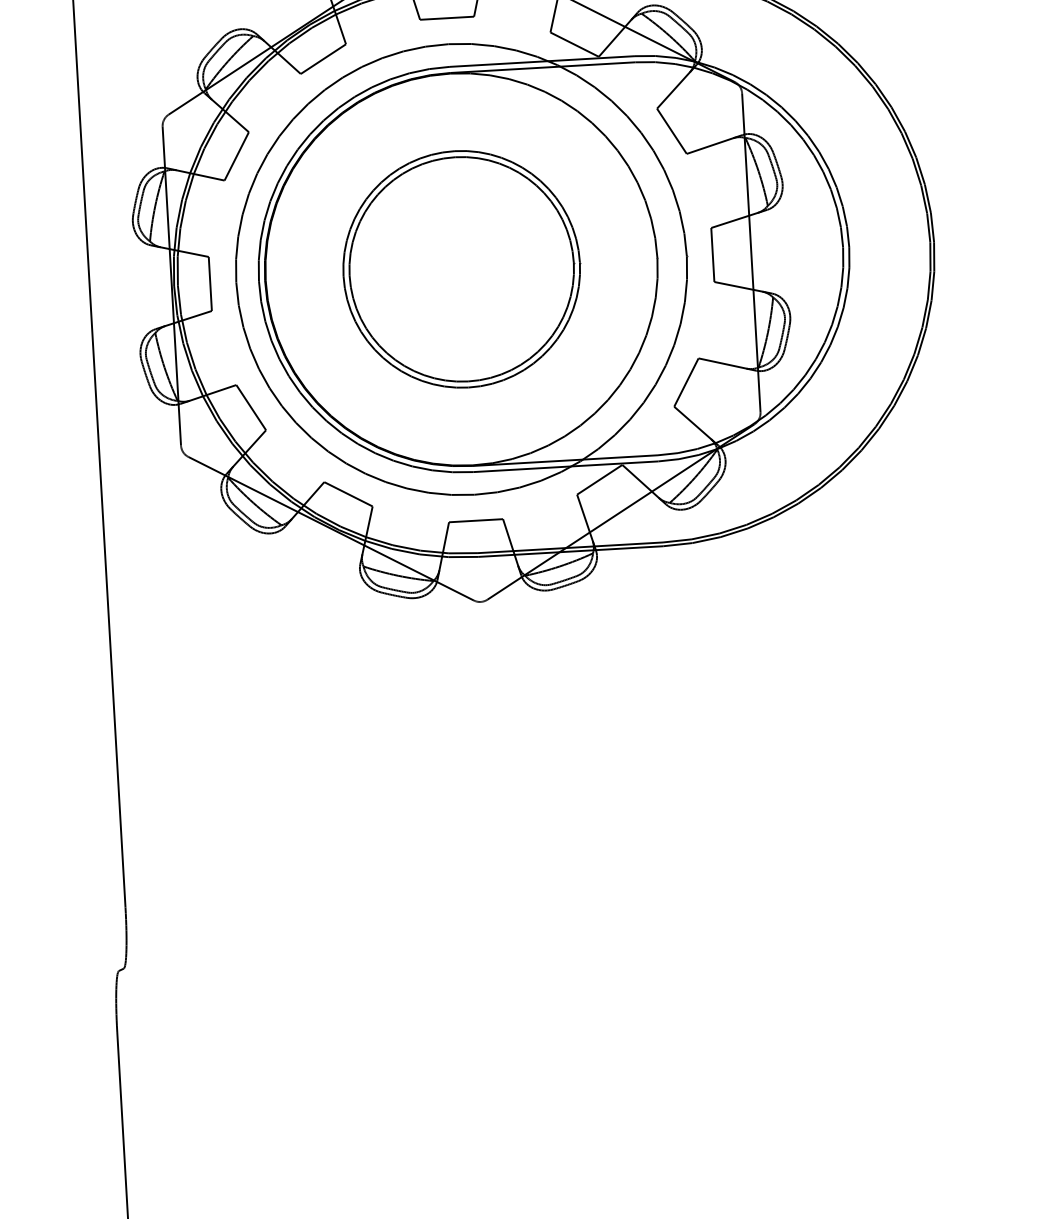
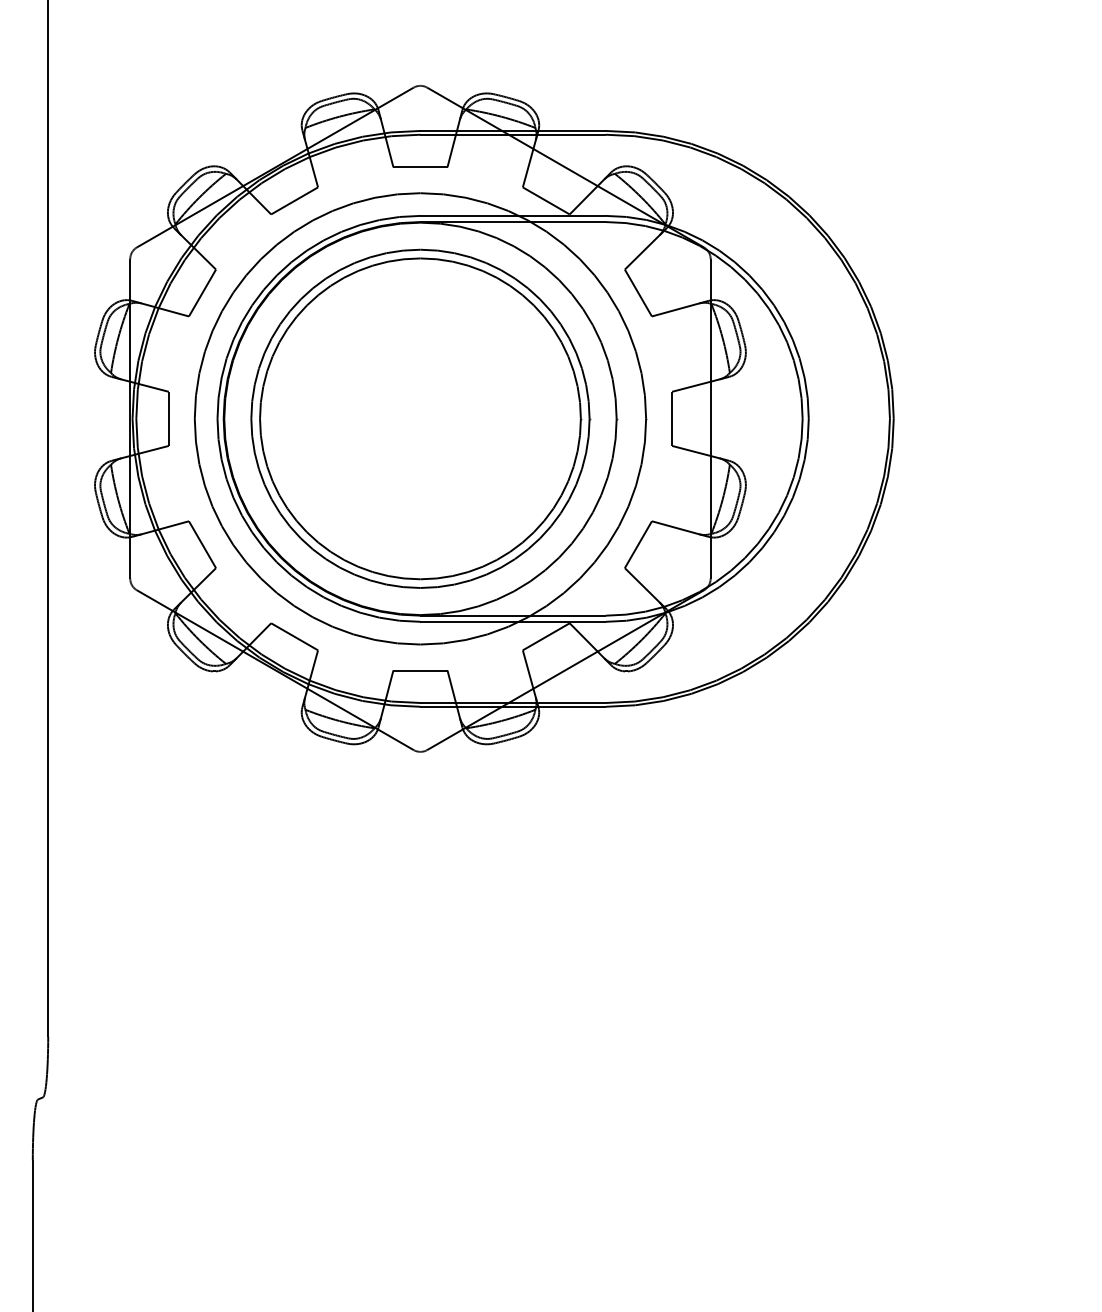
part: (461, 269) -> (420, 418), size x1.43

